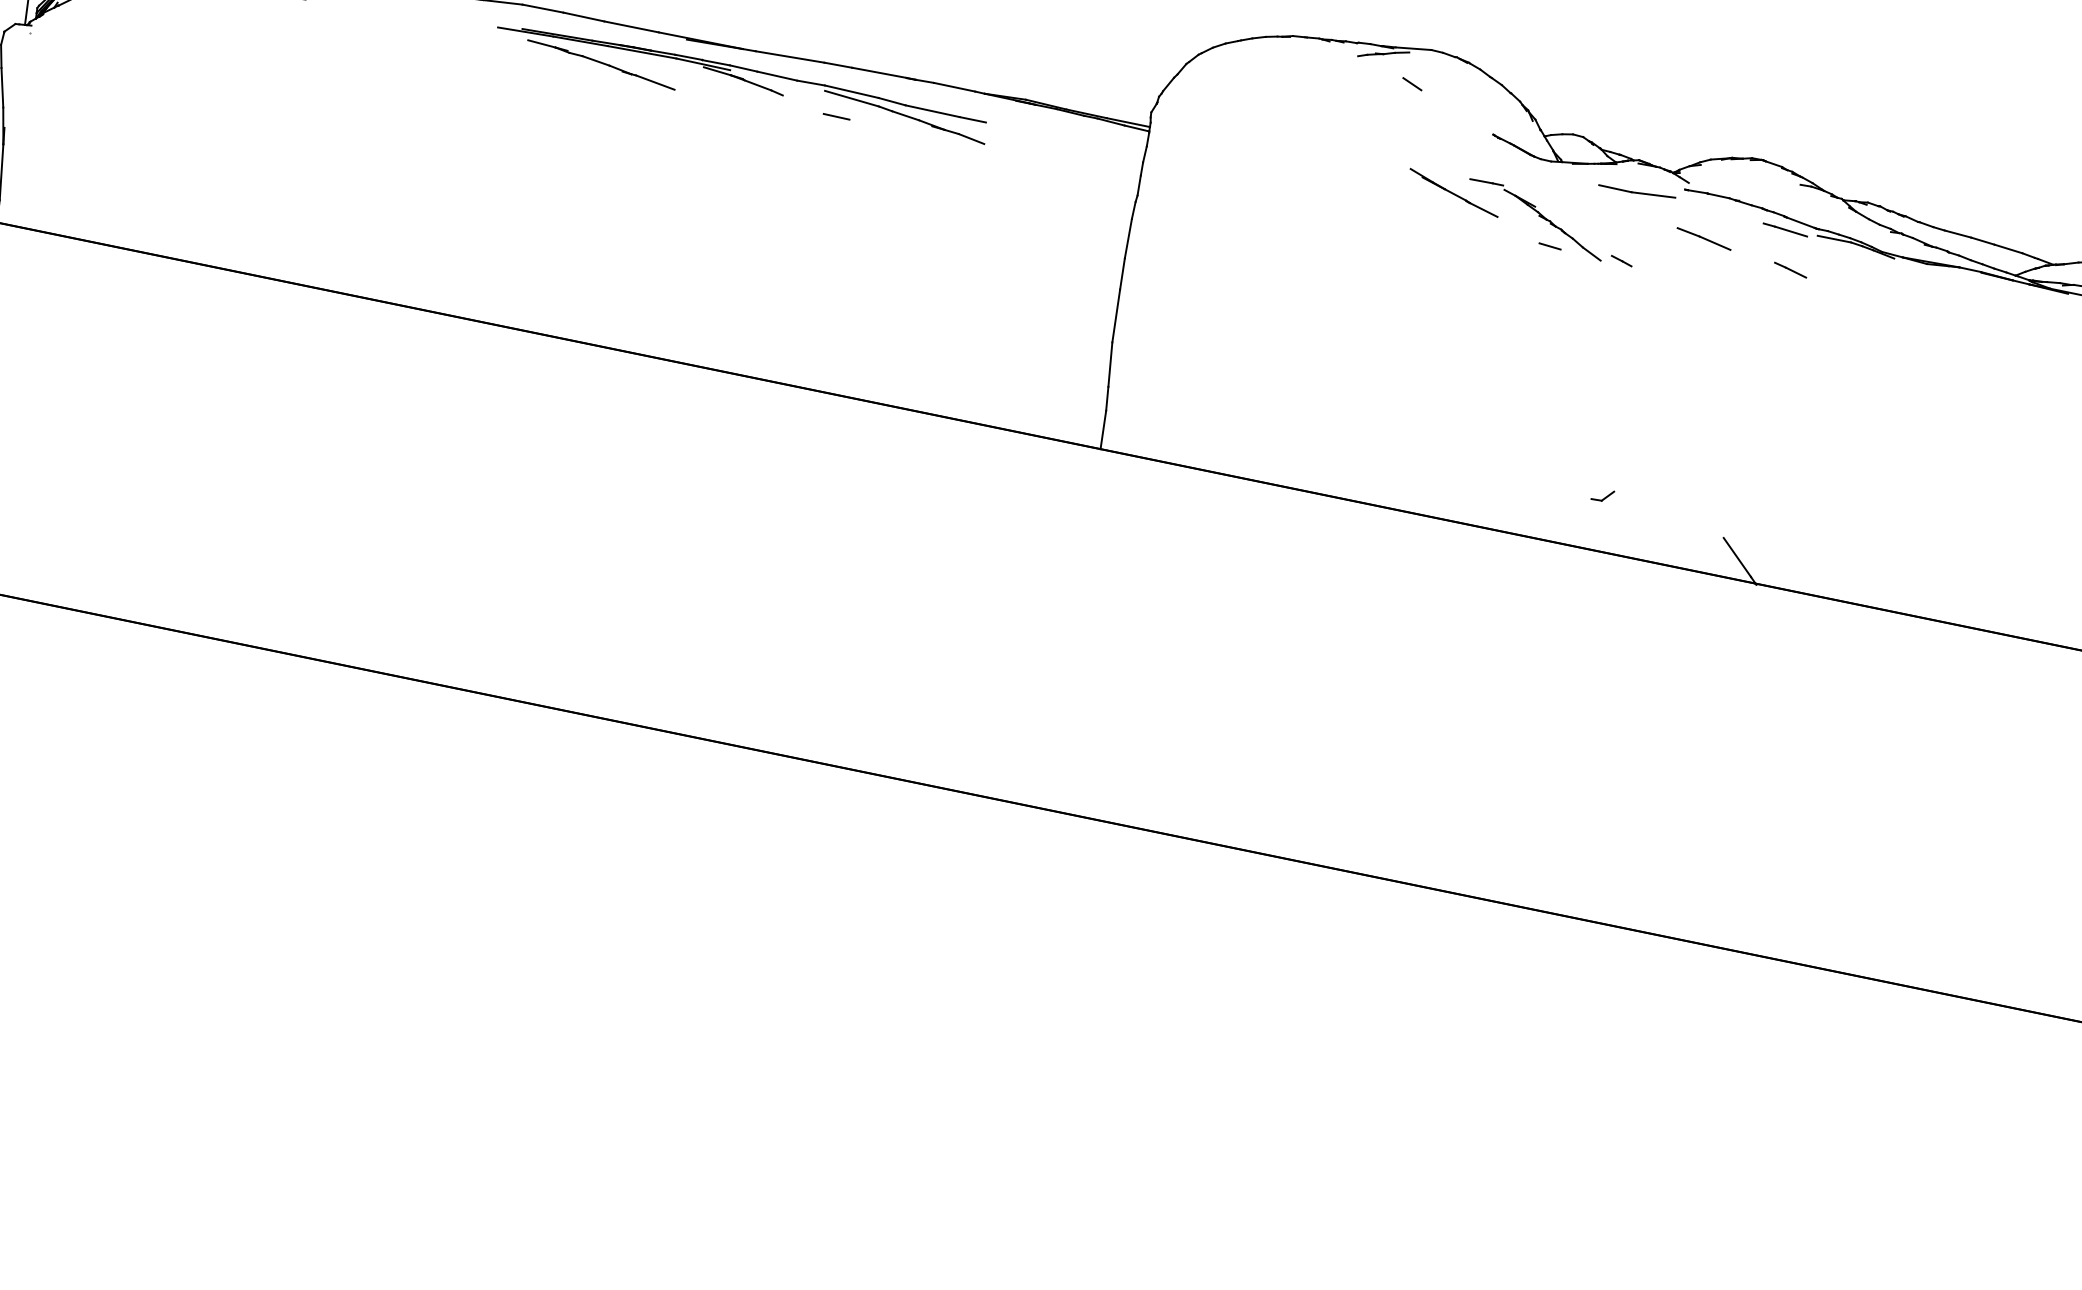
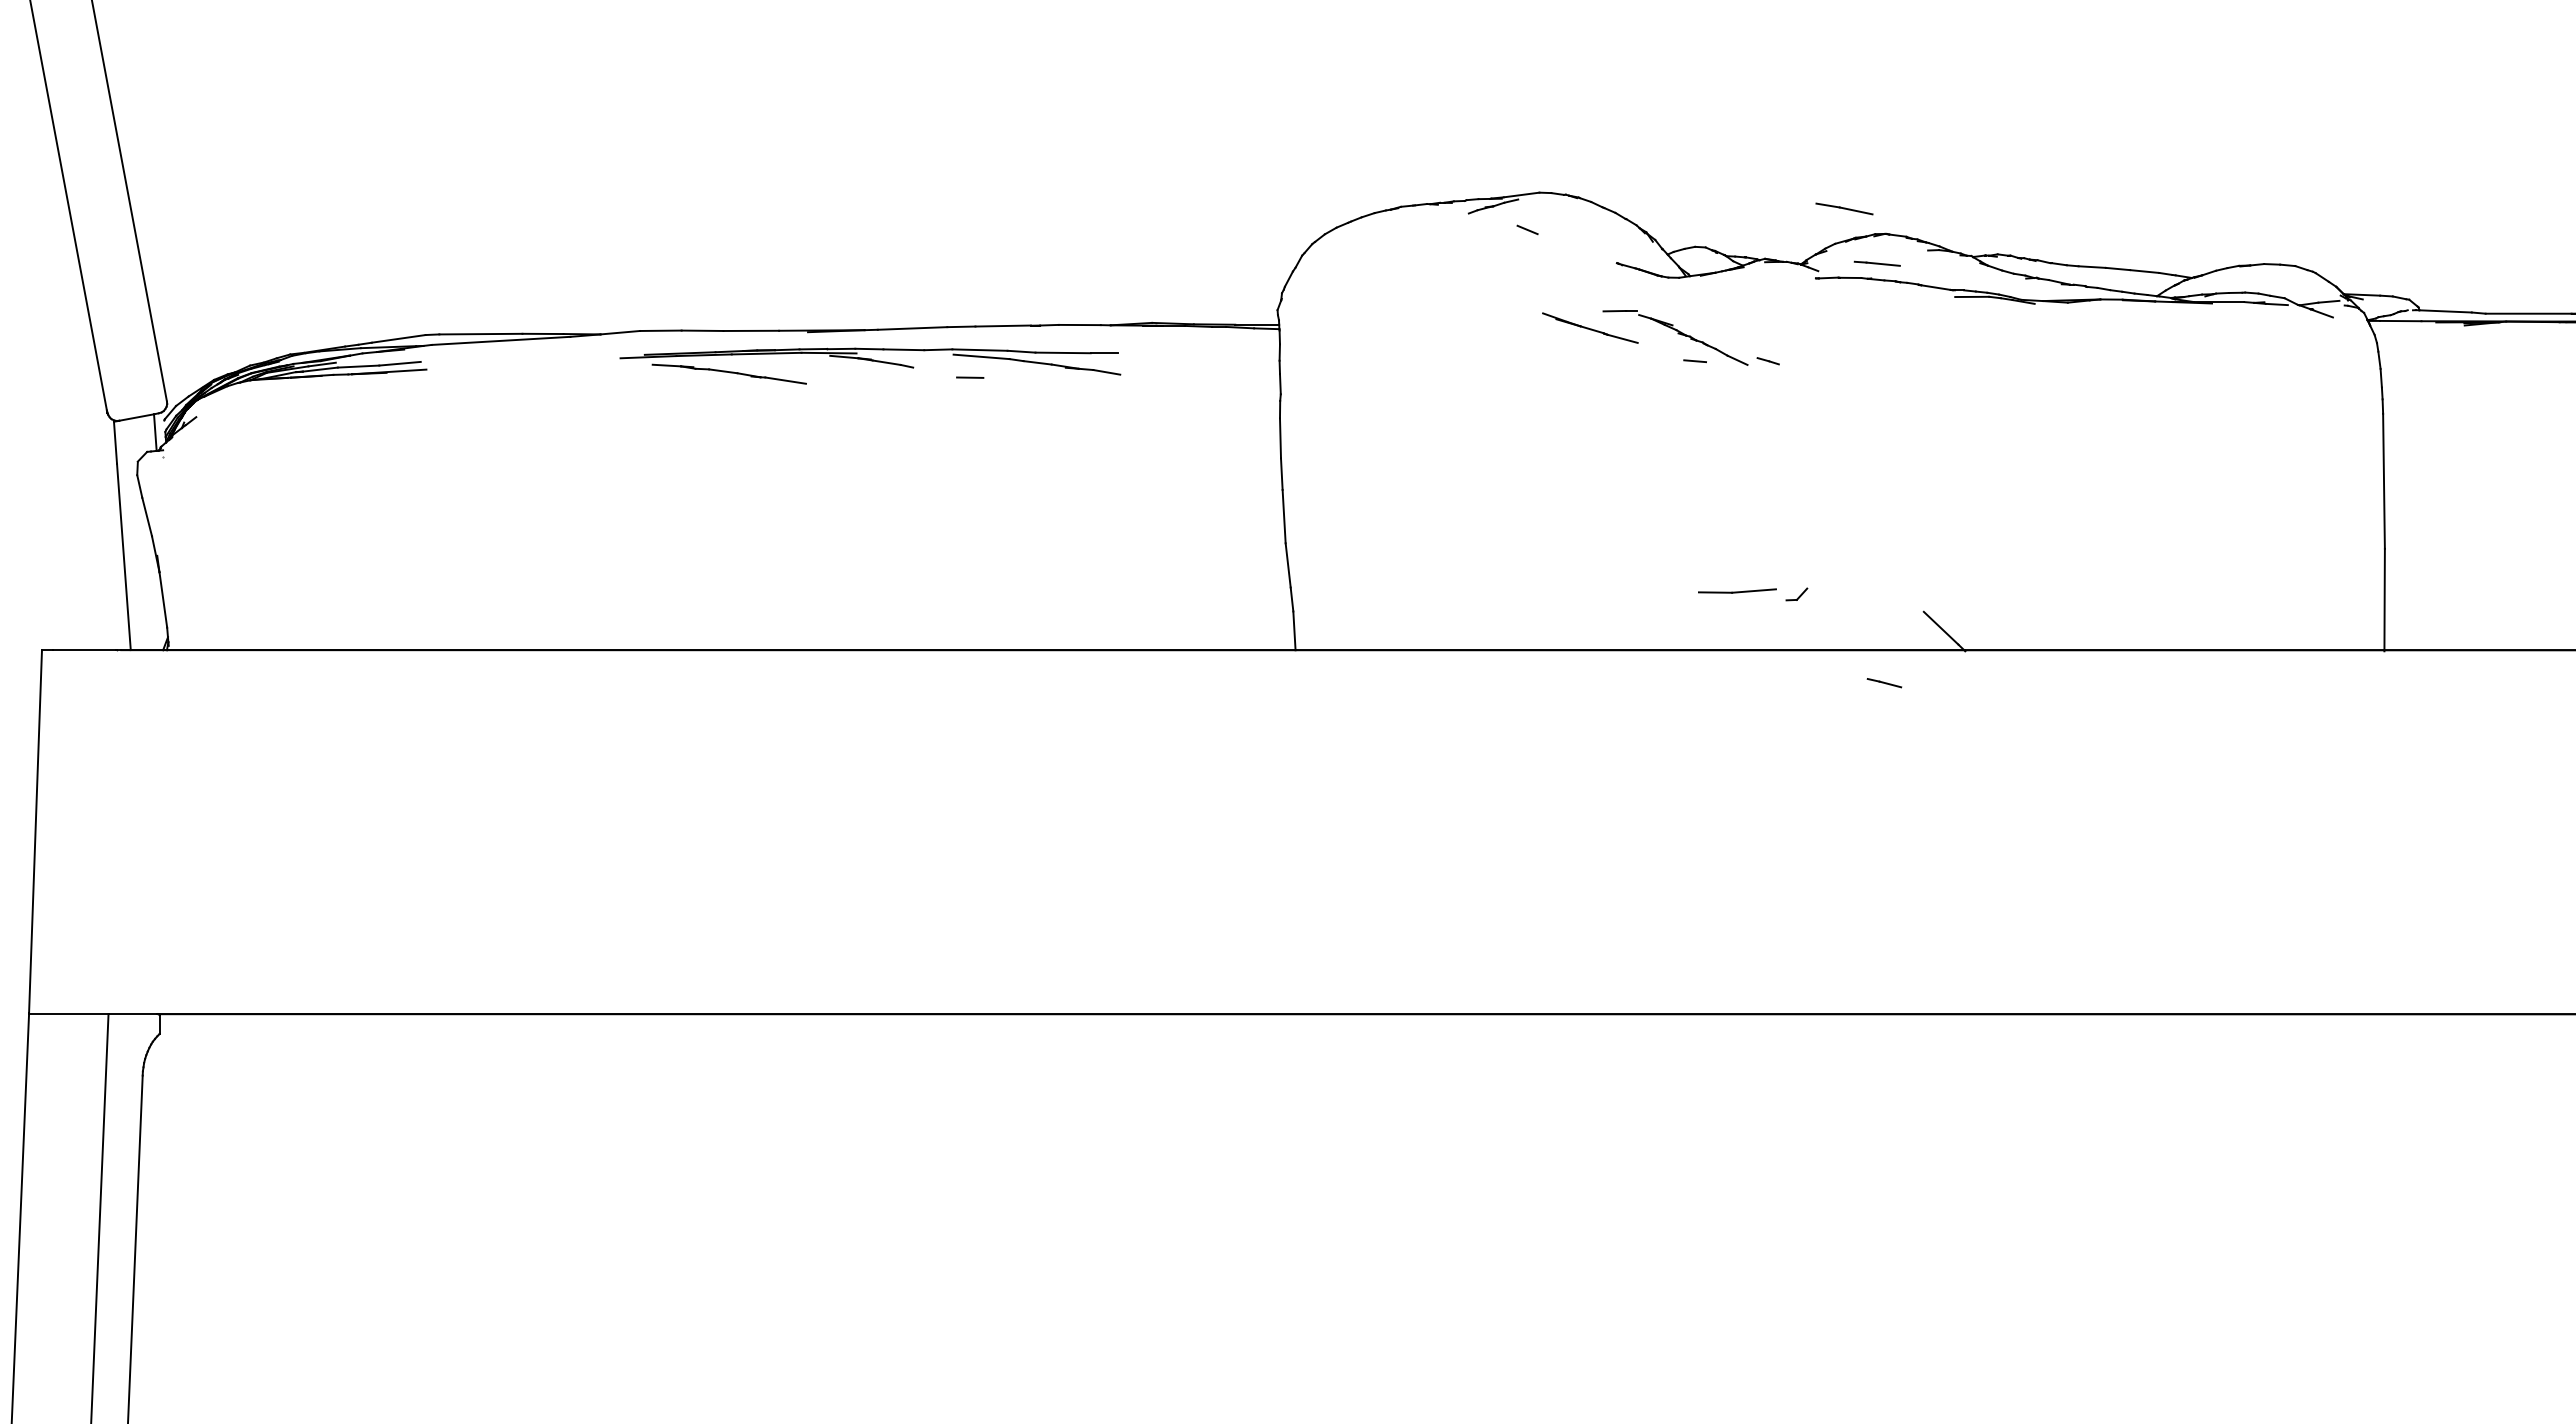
line: (1637, 192) -> (1737, 591), moved
line: (1784, 229) -> (1876, 263), moved
line: (1704, 238) -> (1844, 208), moved
line: (1790, 270) -> (1884, 683), moved

